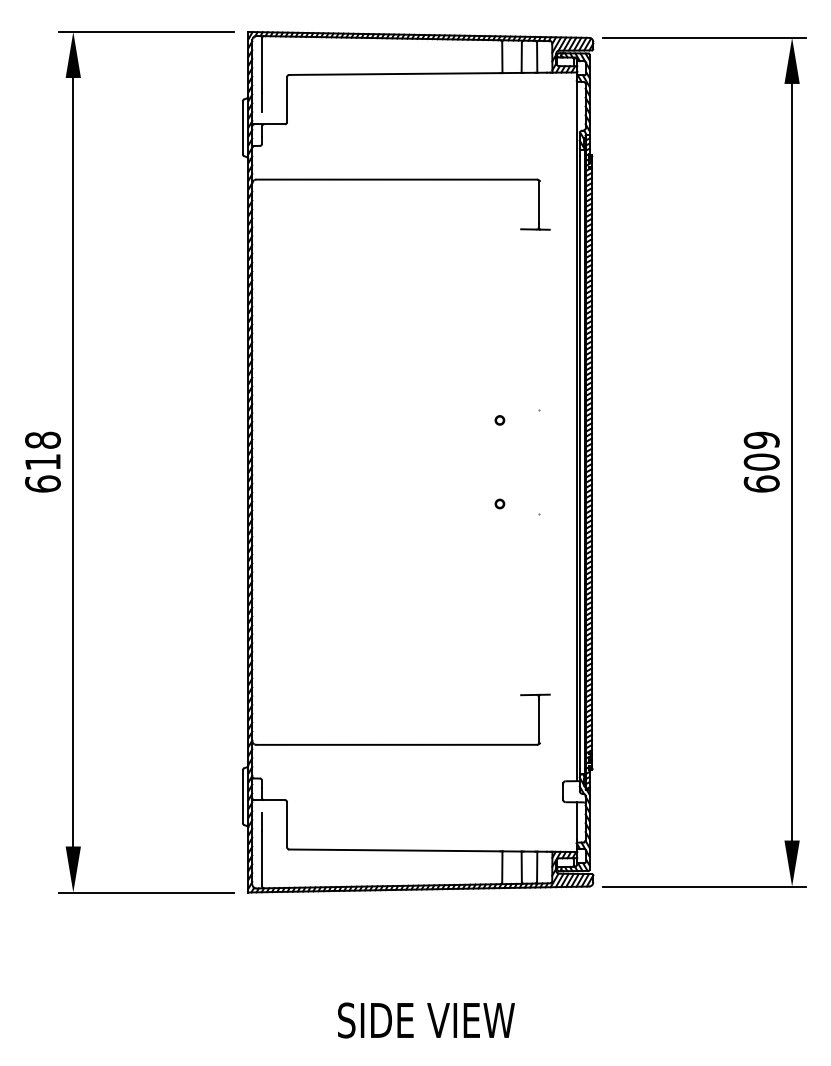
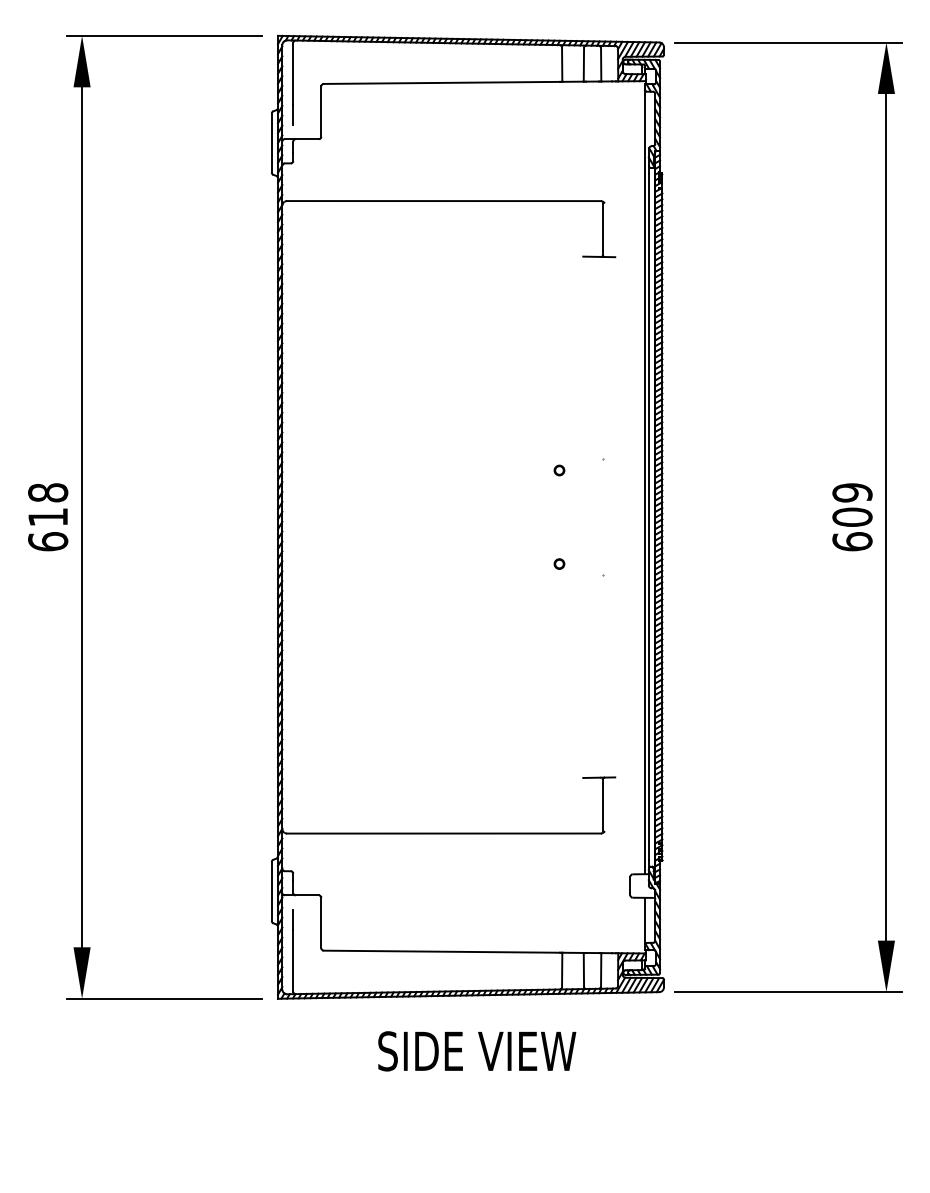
text: (426, 1020) -> (477, 1051), moved

